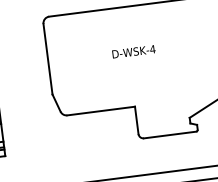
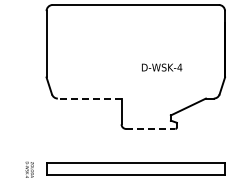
text: (134, 51) -> (162, 67), moved
line: (100, 110) -> (89, 98), solid -> dashed
line: (169, 134) -> (150, 128), solid -> dashed

